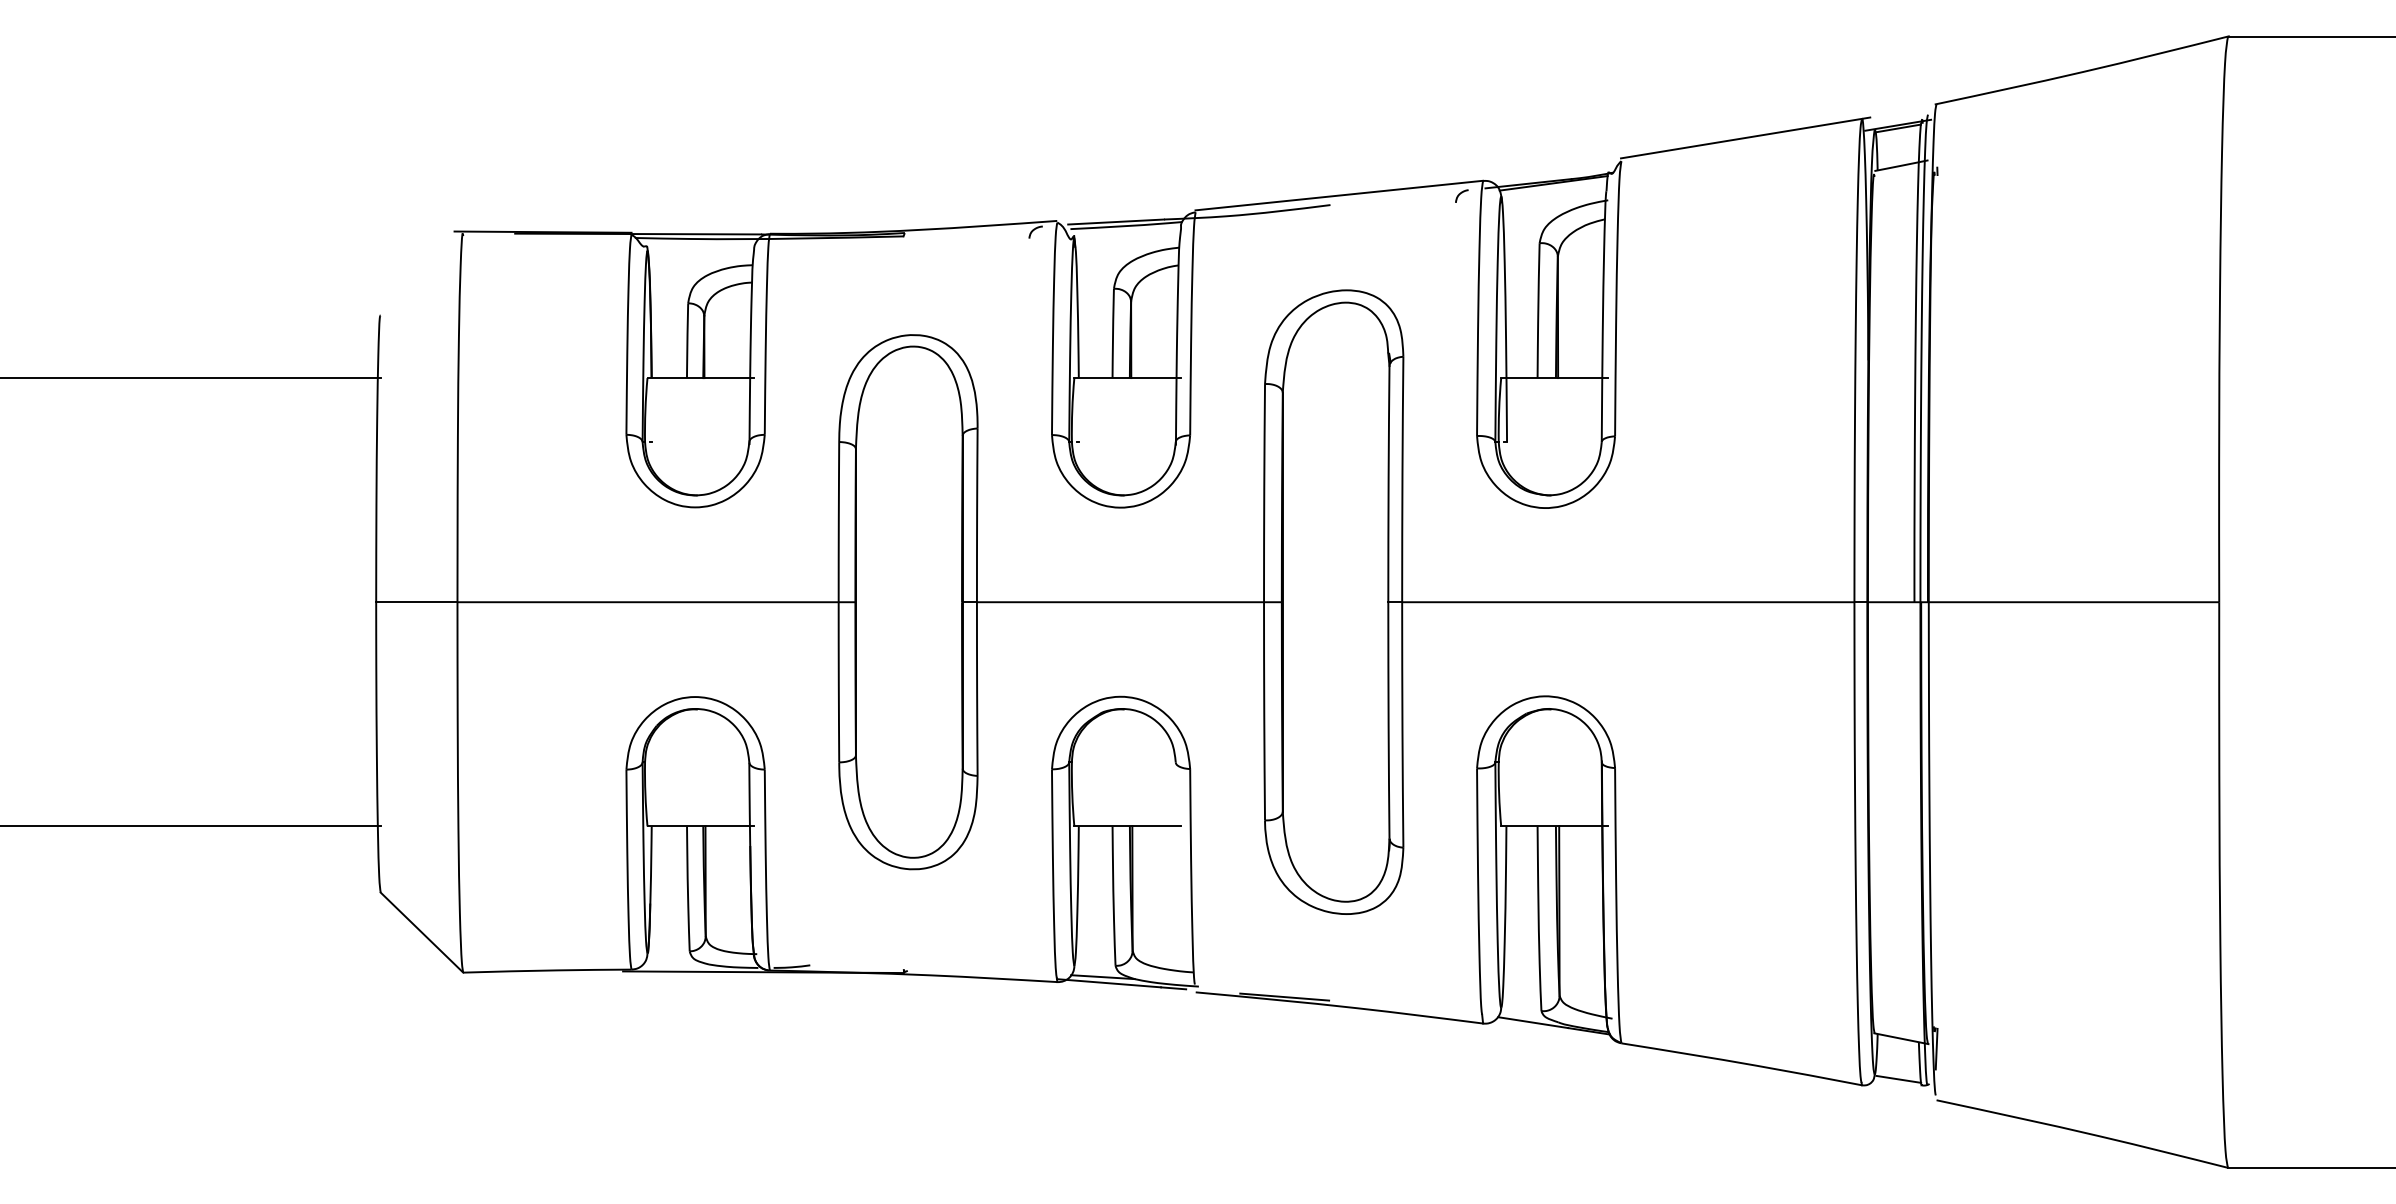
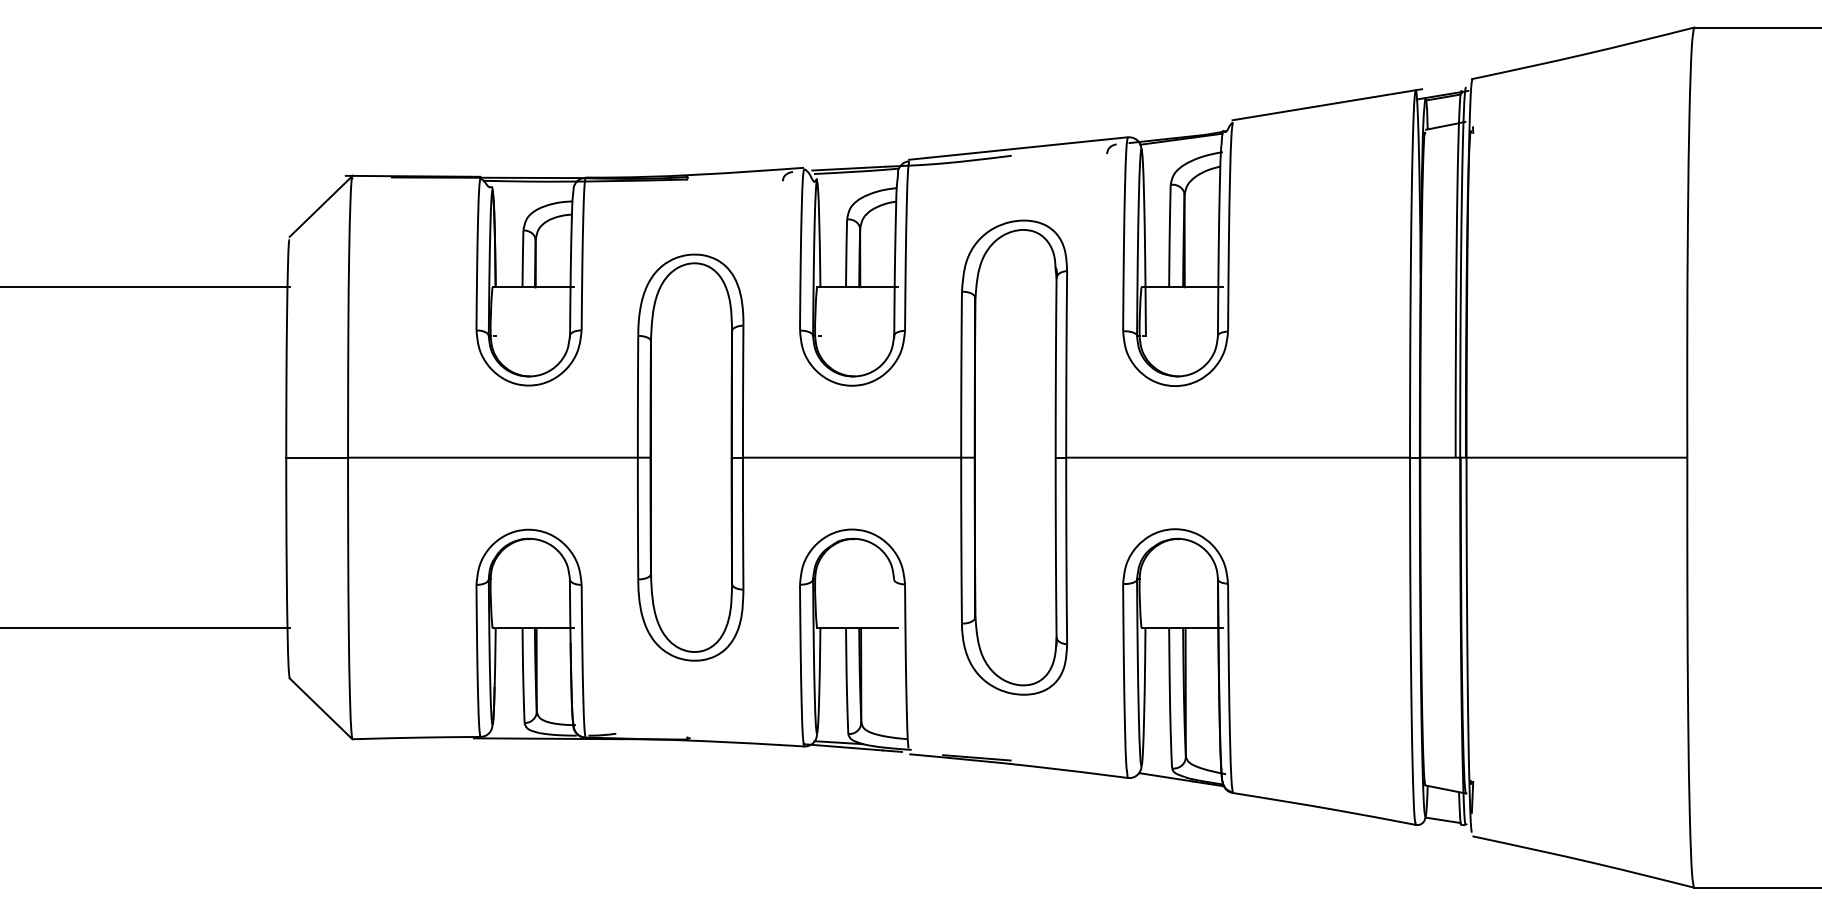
line: (421, 271) -> (320, 206), added

